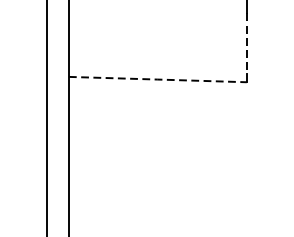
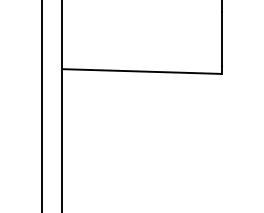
line: (246, 43) -> (221, 39), dashed -> solid
line: (157, 79) -> (141, 71), dashed -> solid

